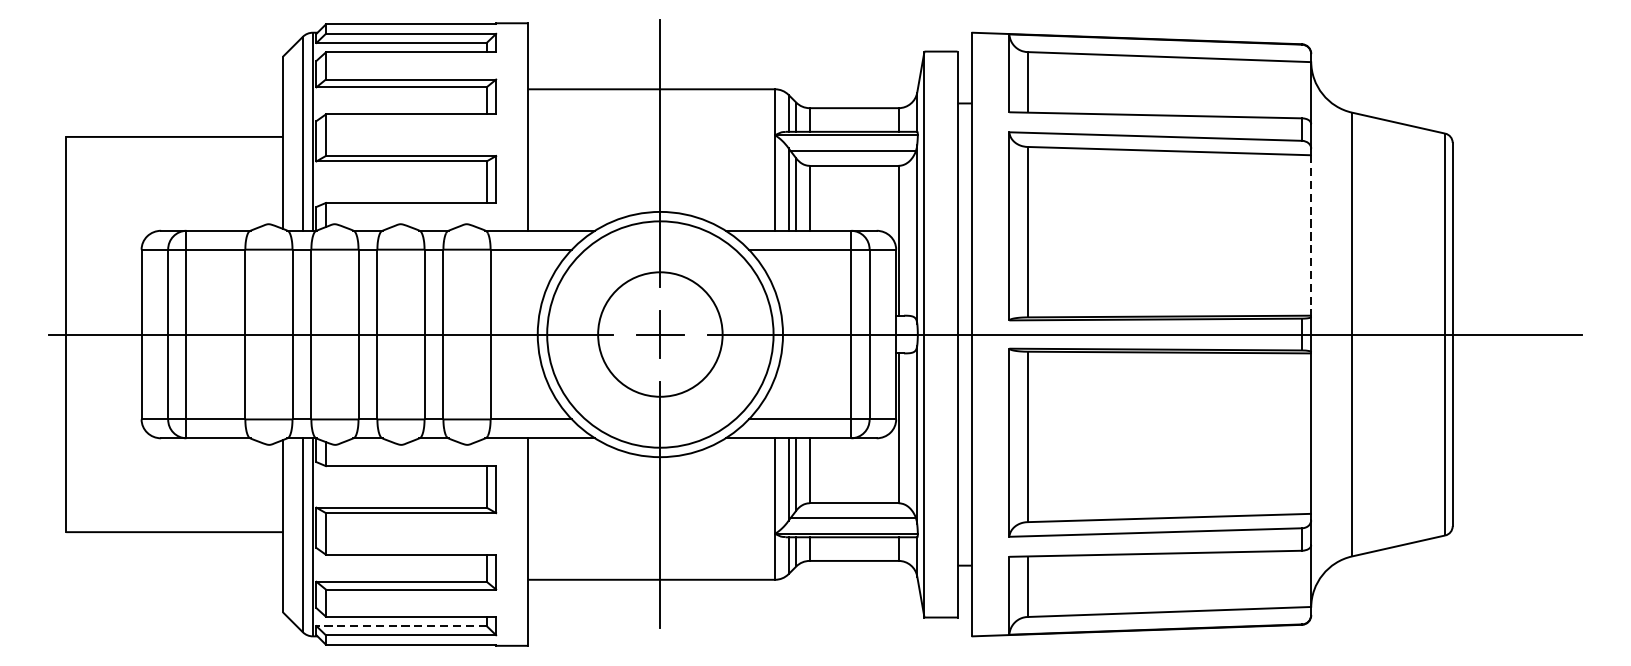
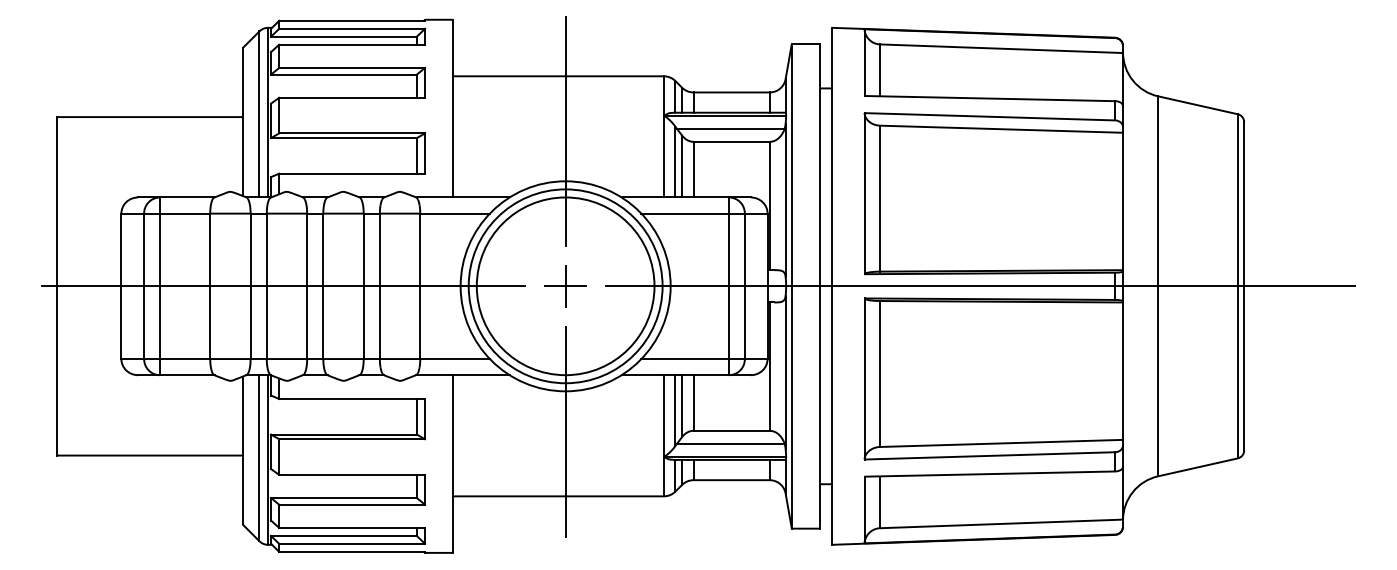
line: (1311, 235) -> (1123, 201), dashed -> solid
circle: (660, 334) -> (565, 286), size x1.67
line: (402, 626) -> (344, 536), dashed -> solid

